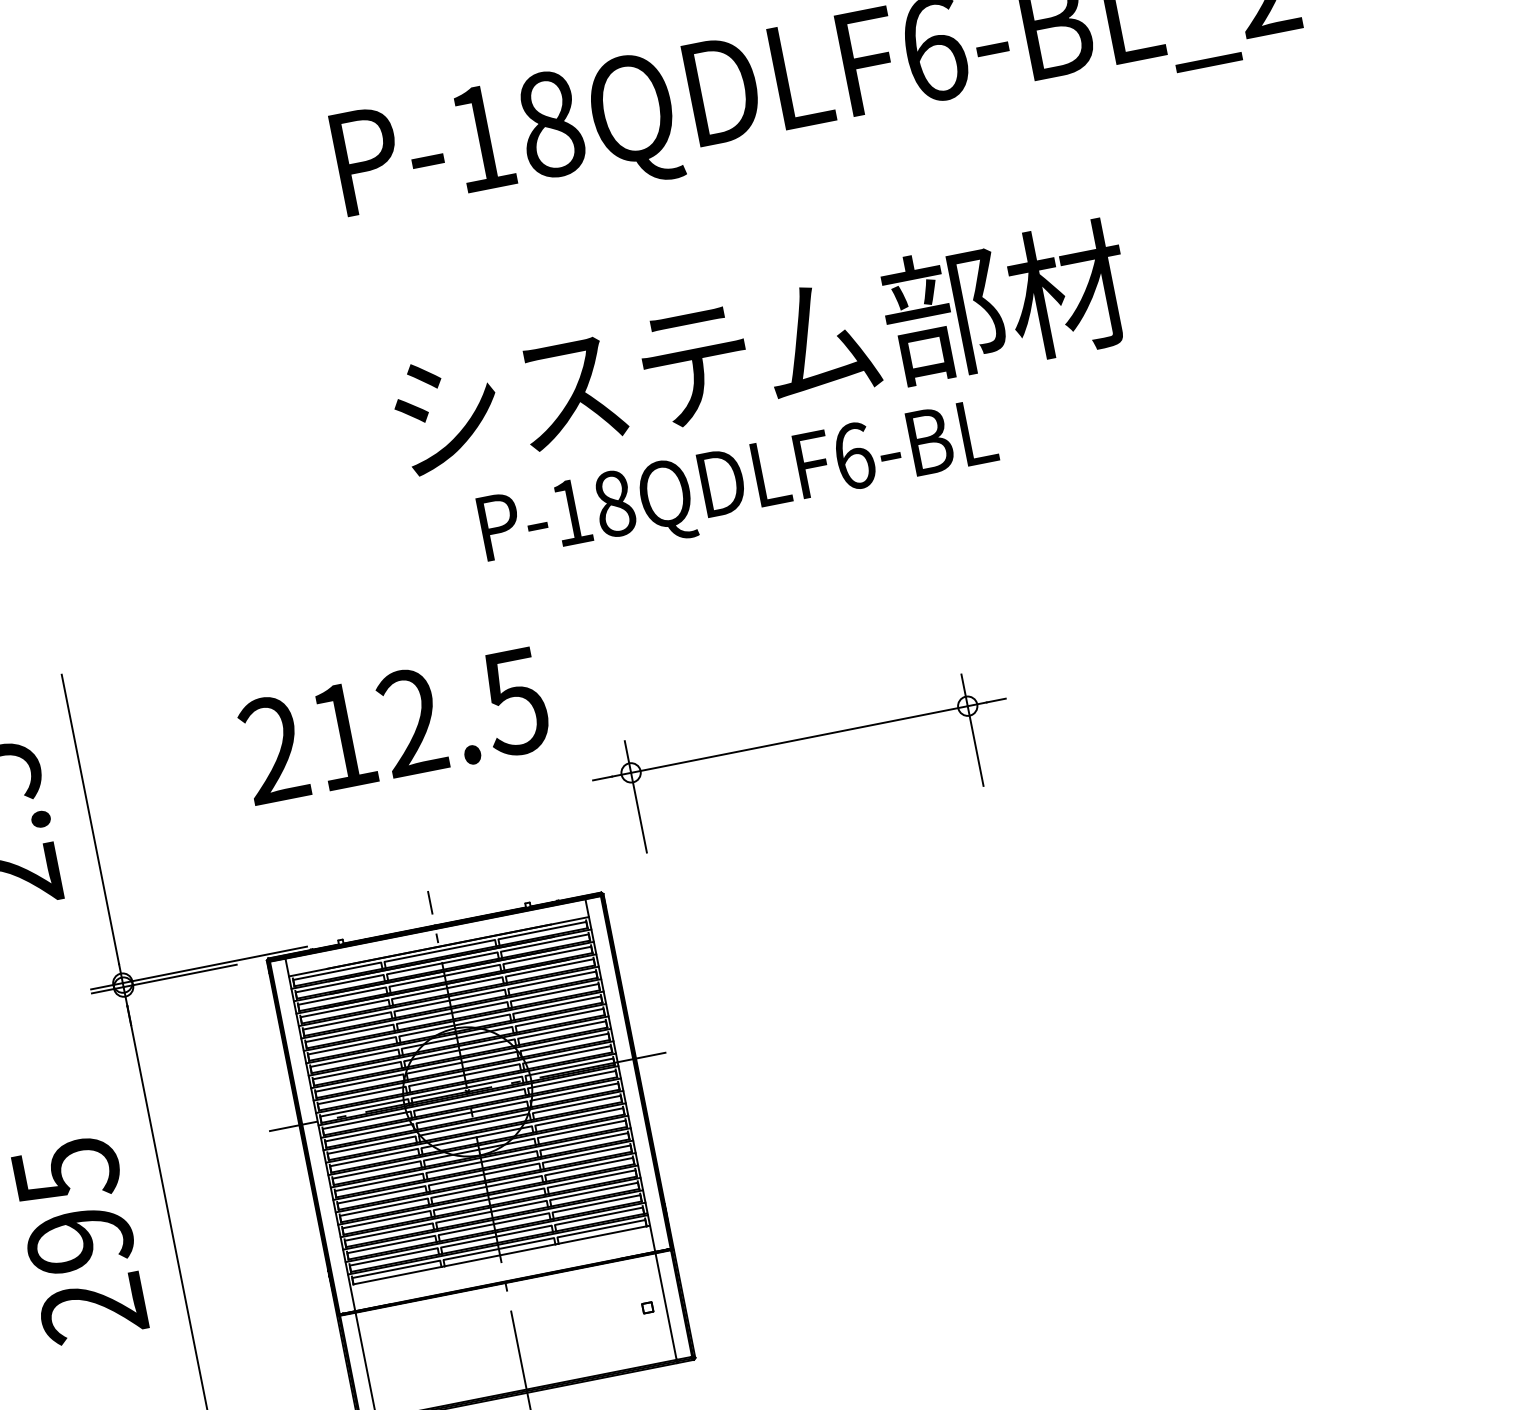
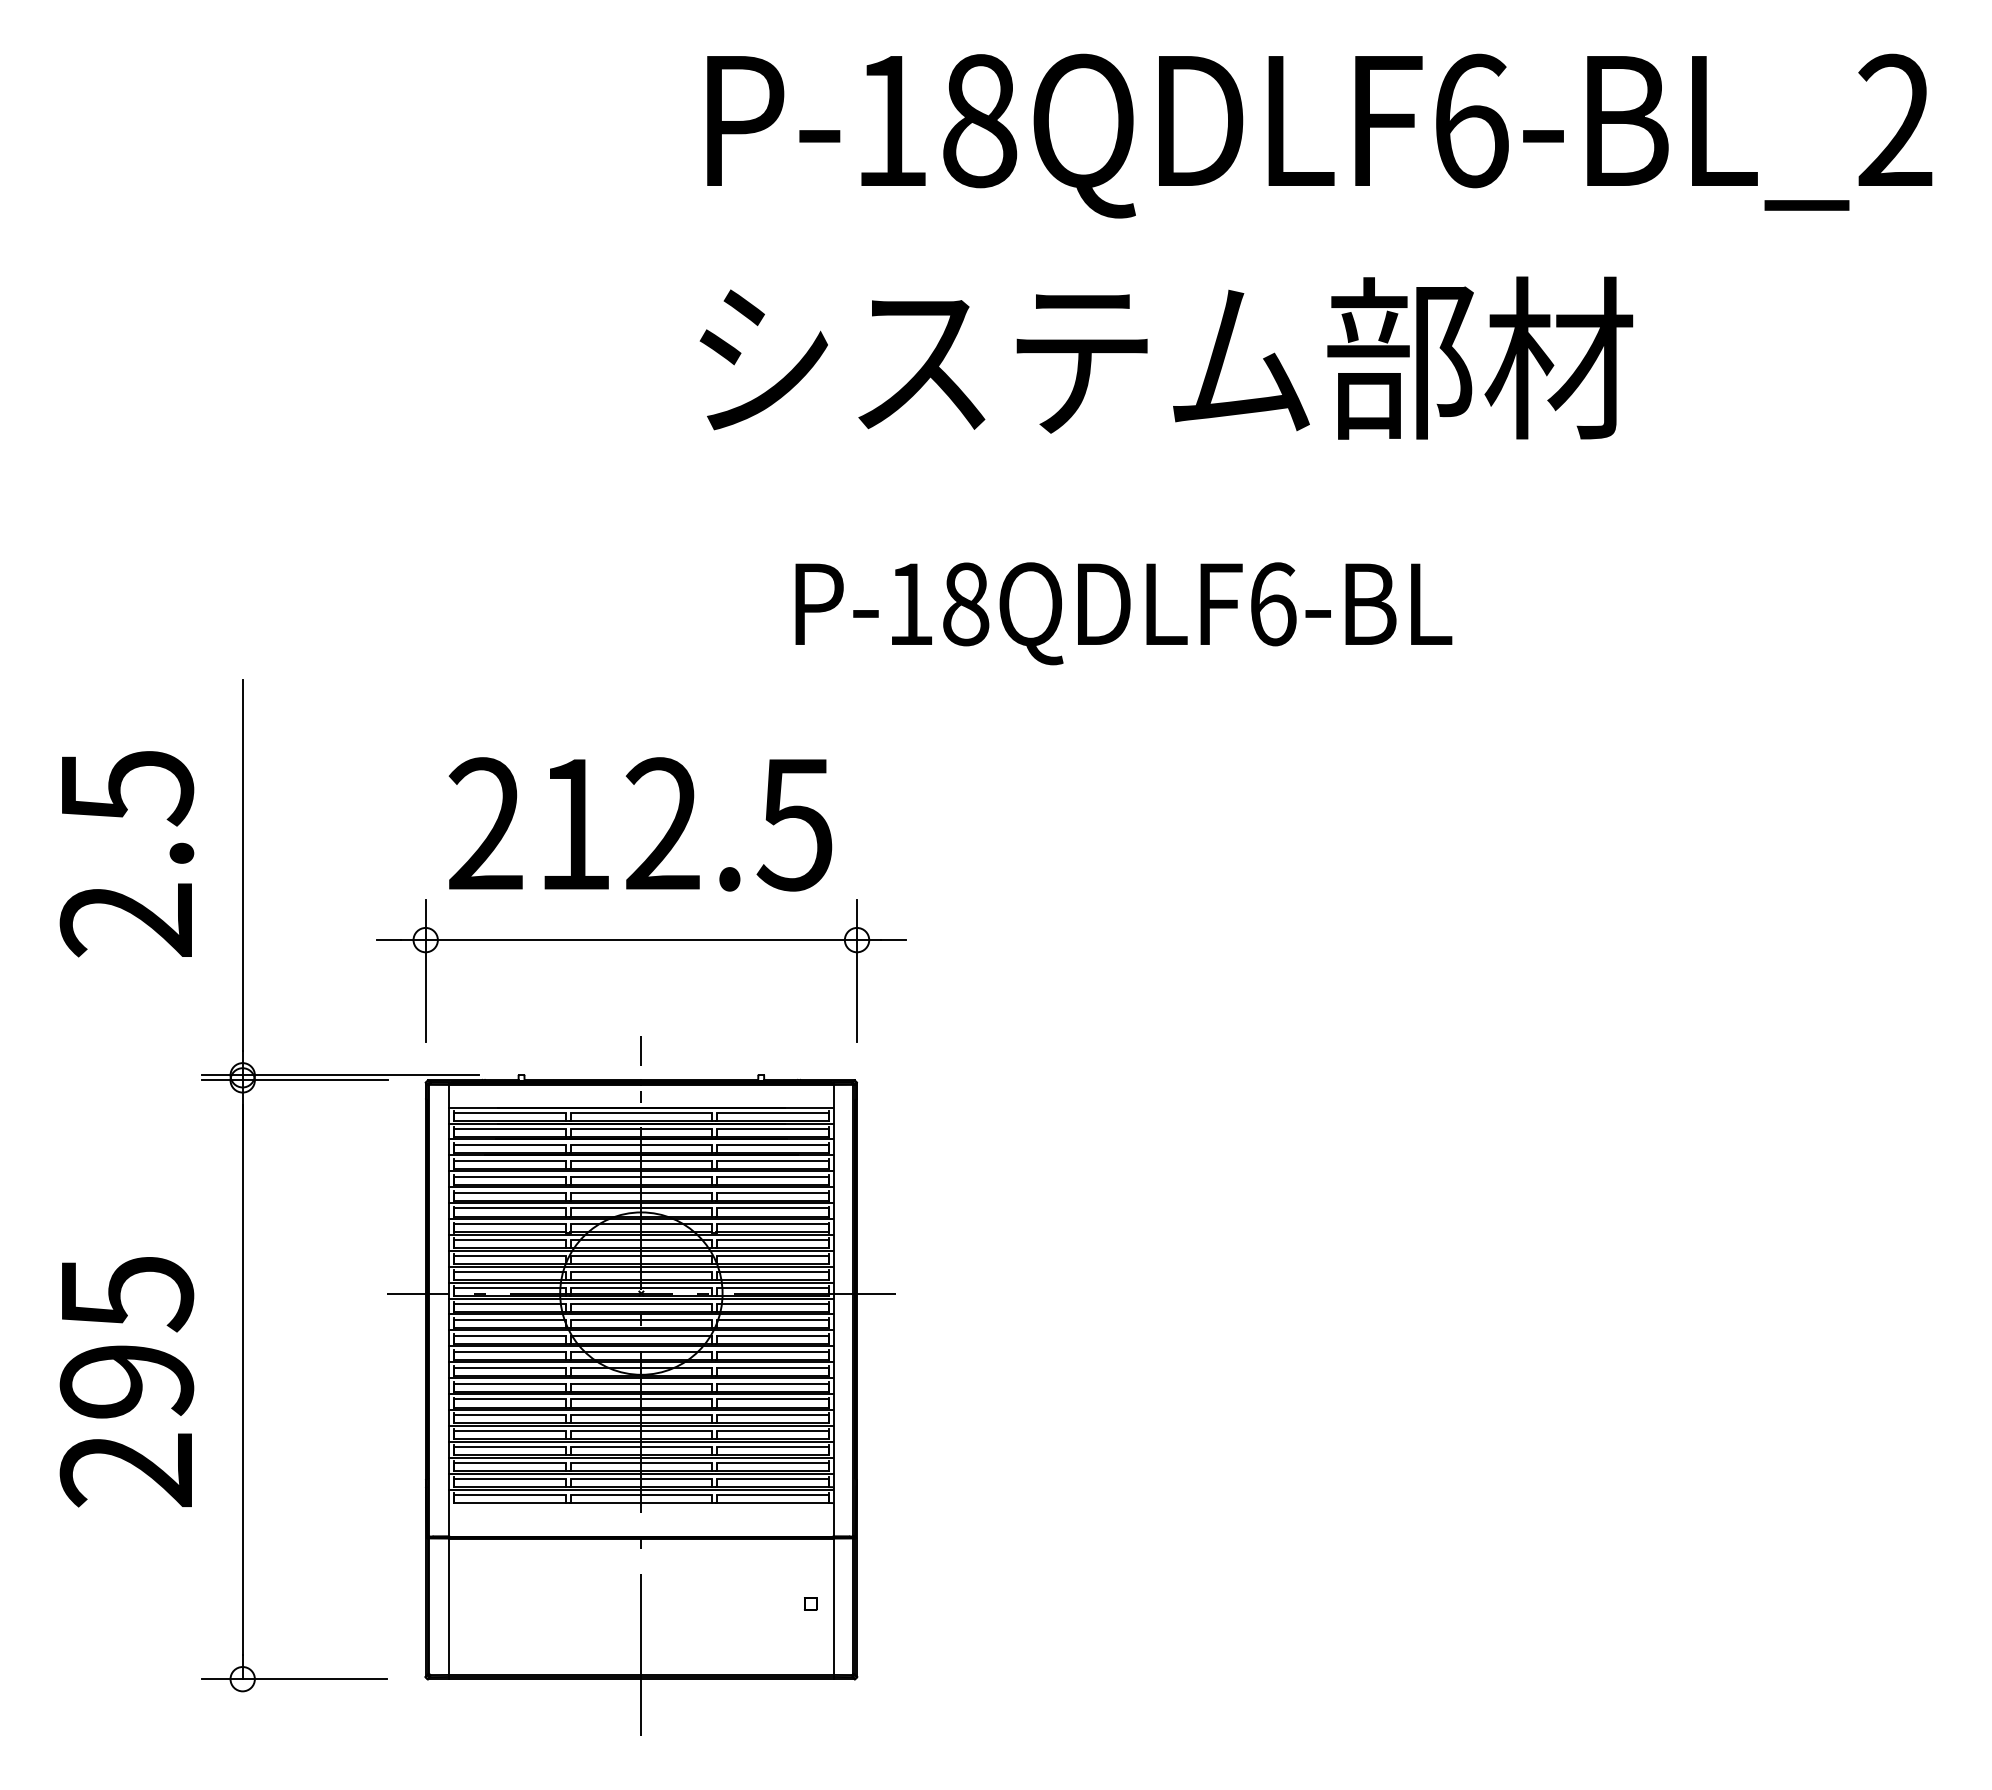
text: (761, 349) -> (1166, 357), moved
part: (799, 739) -> (641, 940), moved

